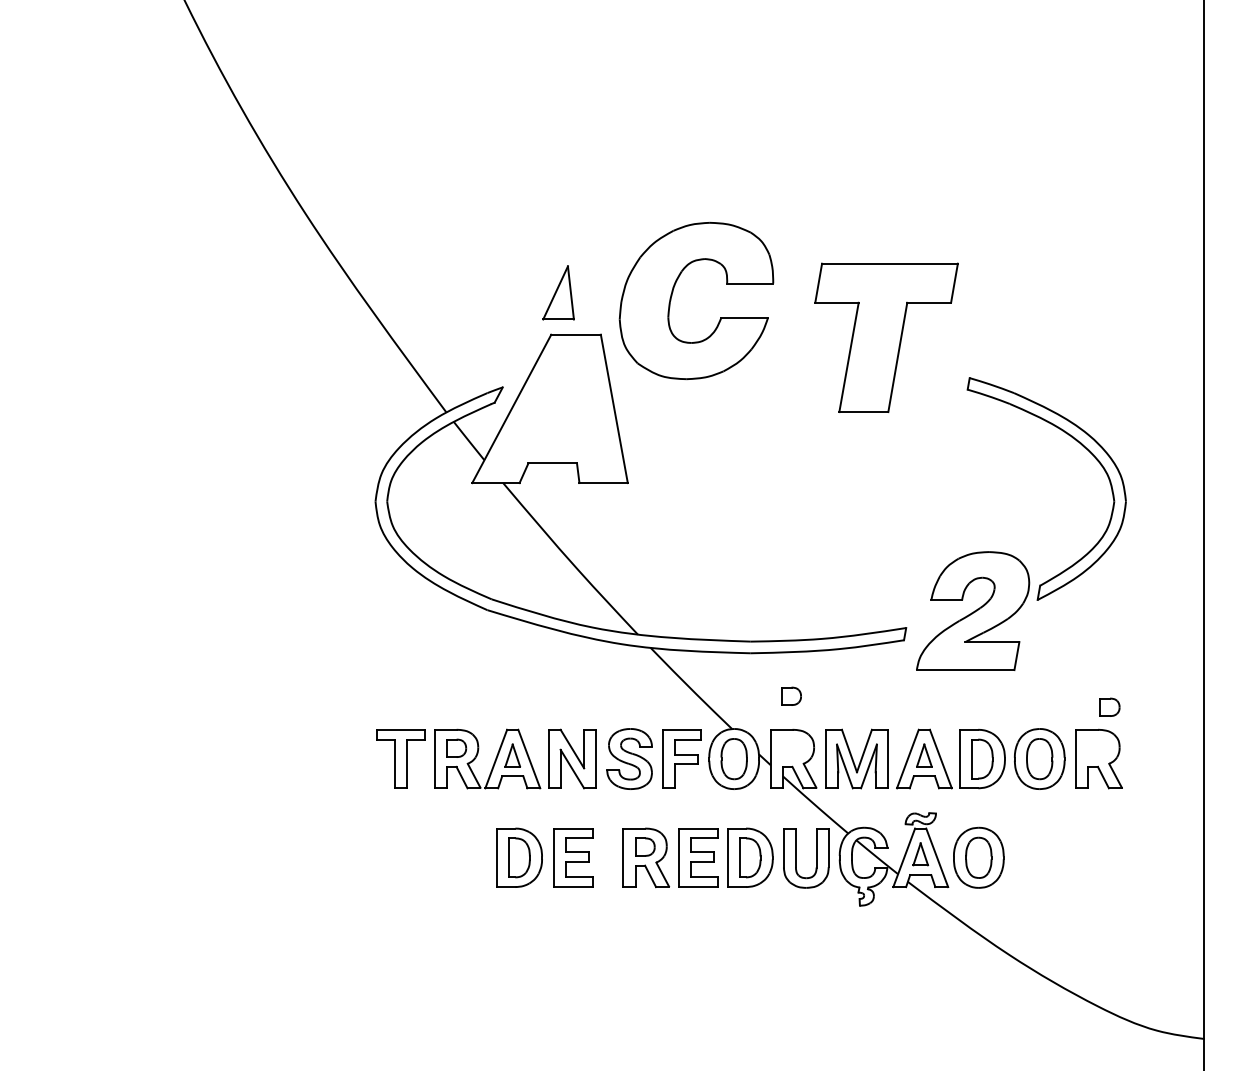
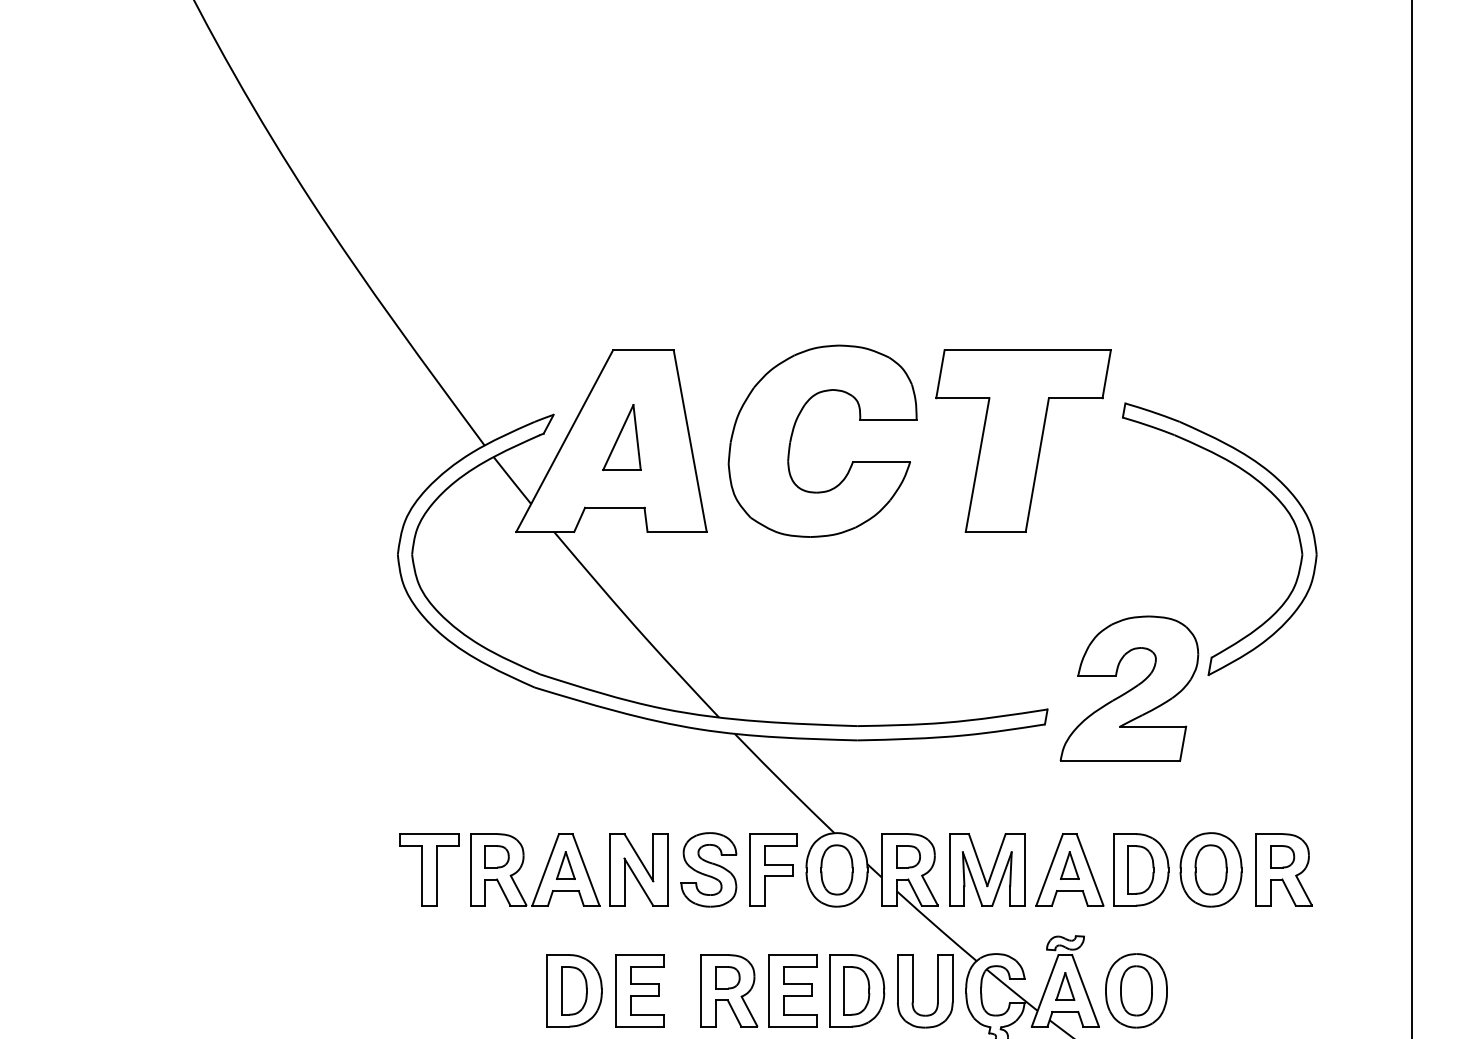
part: (558, 292) -> (621, 437), moved
part: (672, 296) -> (793, 435), moved
part: (886, 337) -> (1023, 440), moved
part: (791, 695) -> (908, 855), moved
part: (1109, 706) -> (1281, 855), moved

